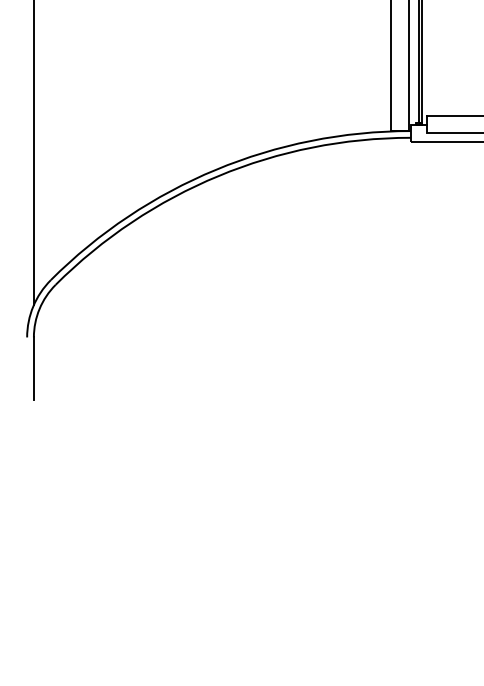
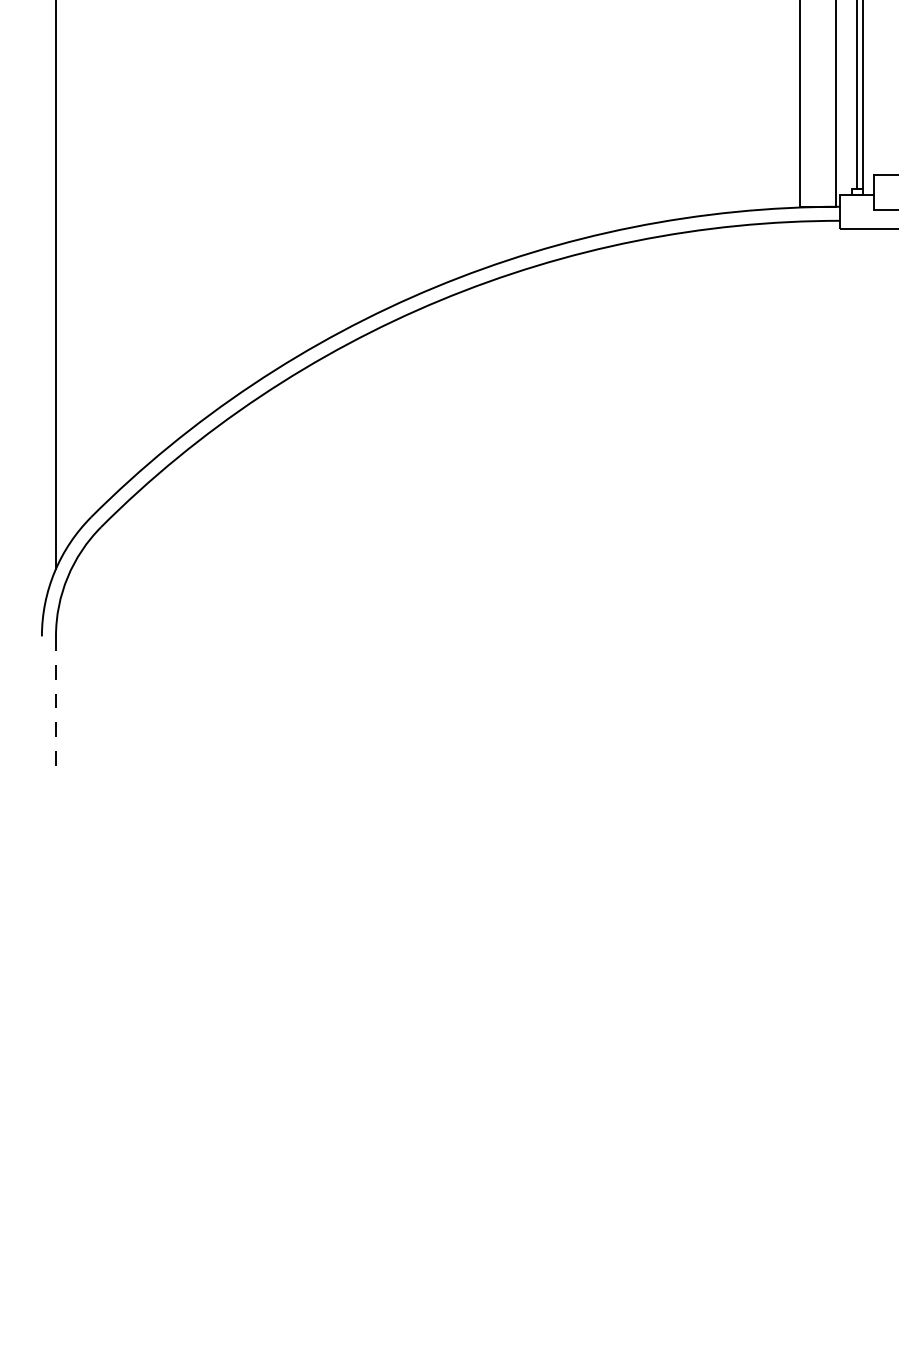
line: (33, 369) -> (55, 703), solid -> dashed

